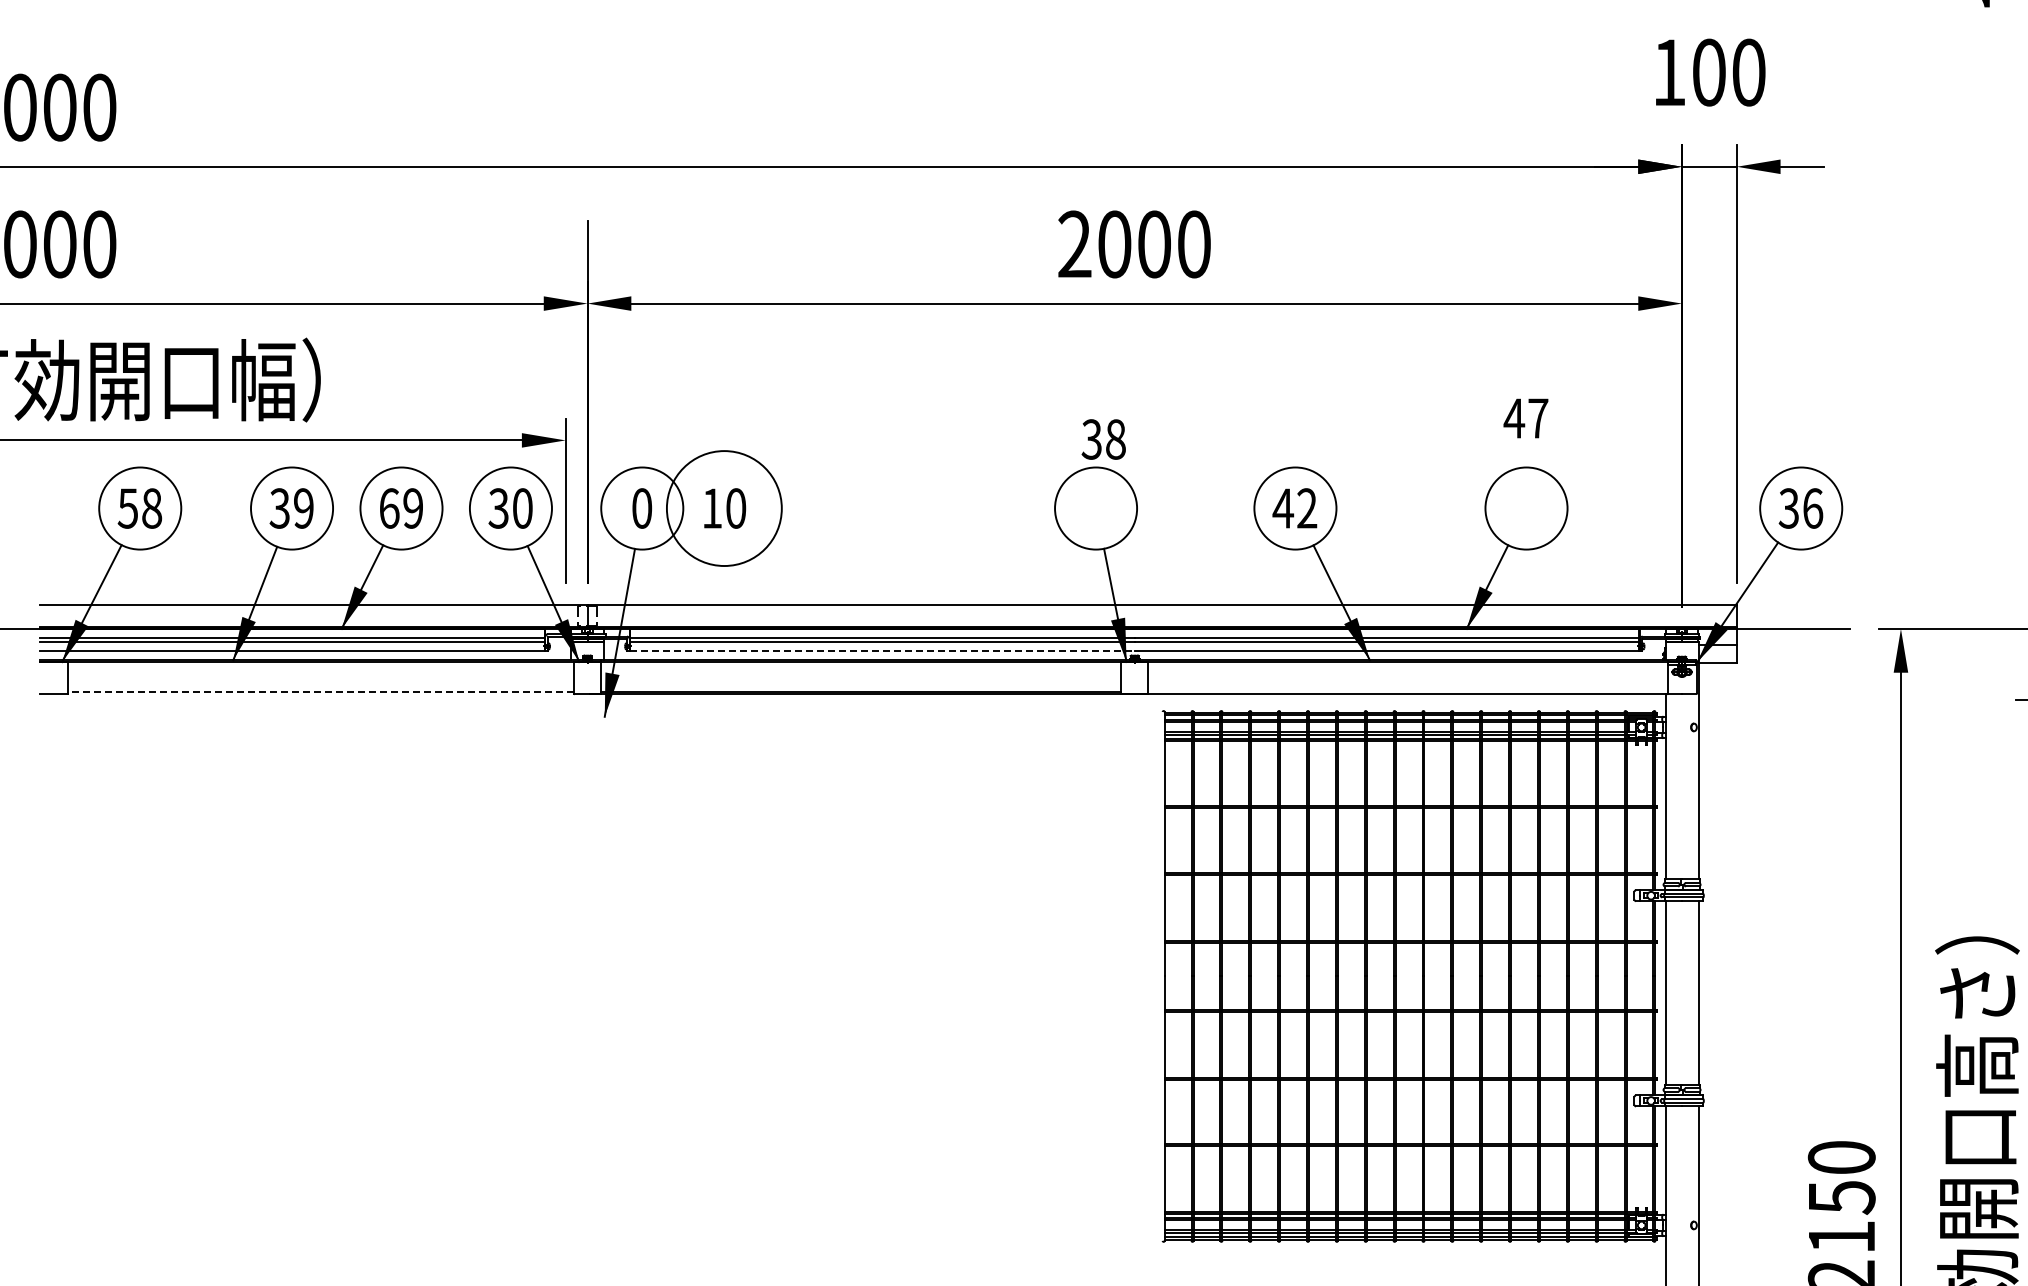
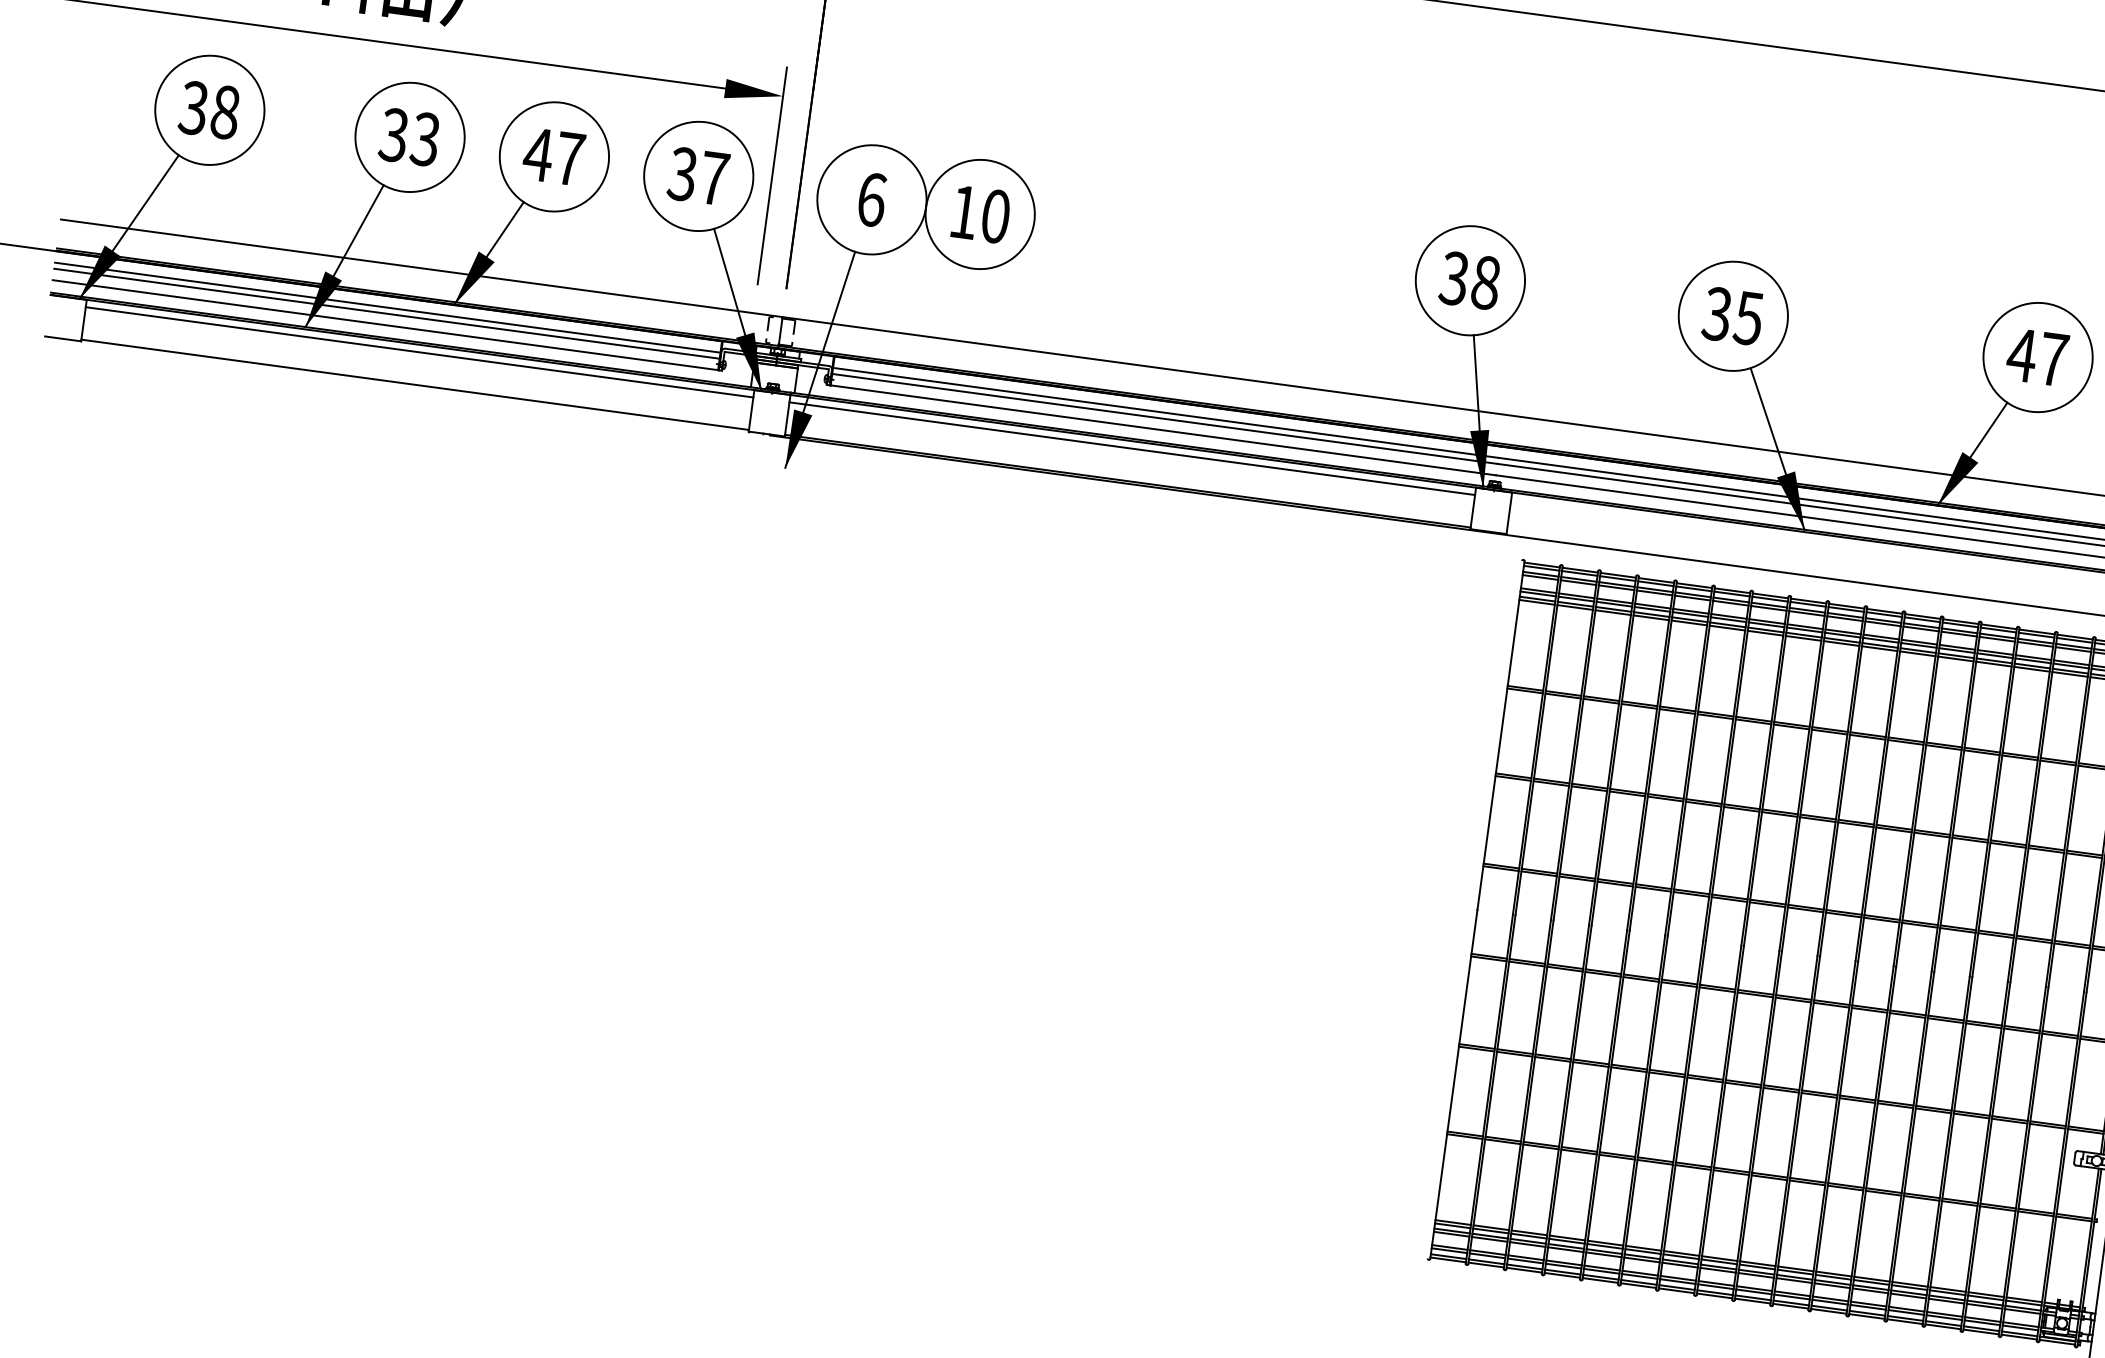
text: (1525, 418) -> (2036, 357), moved
text: (1103, 439) -> (1469, 280), moved
text: (127, 508) -> (193, 108), 58 -> 38
text: (303, 508) -> (425, 139), 39 -> 33
text: (400, 508) -> (553, 156), 69 -> 47
text: (522, 508) -> (714, 178), 30 -> 37
text: (642, 508) -> (872, 199), 0 -> 6
circle: (724, 508) -> (980, 214), size x0.71
text: (1294, 508) -> (1732, 316), 42 -> 35
line: (883, 650) -> (1164, 430), dashed -> solid
line: (320, 667) -> (419, 352), added
line: (861, 667) -> (1132, 448), added
line: (320, 692) -> (414, 385), dashed -> solid

